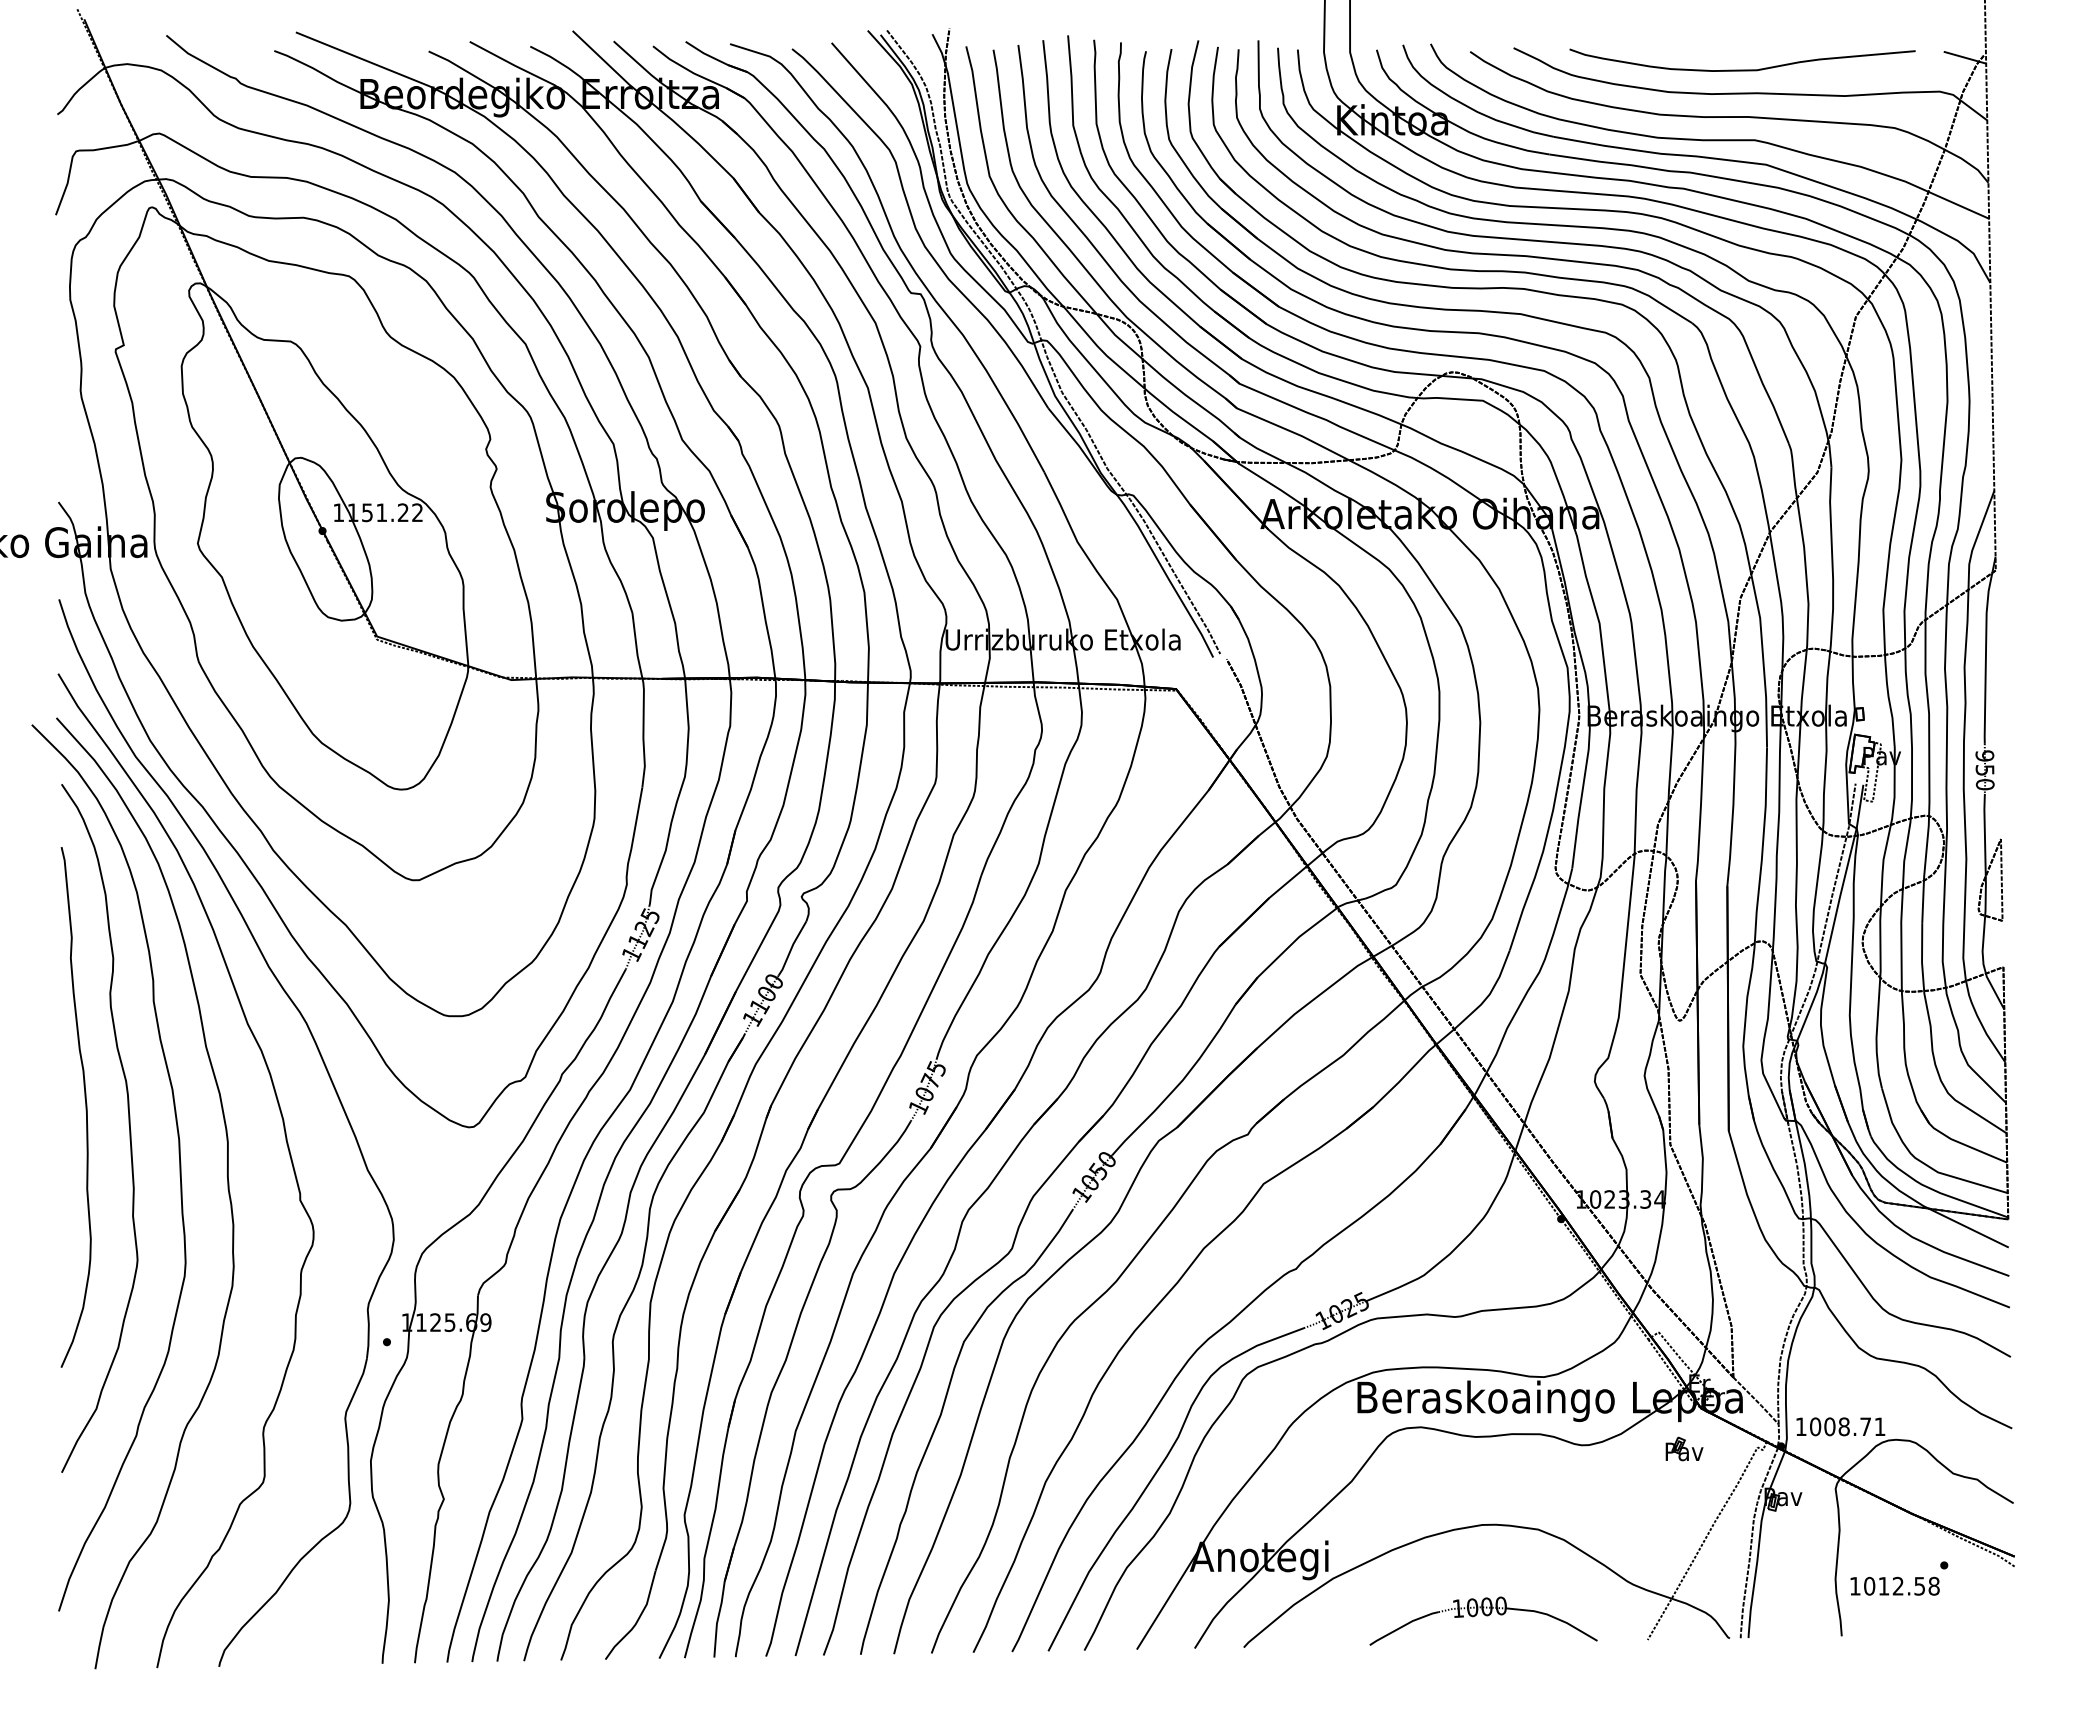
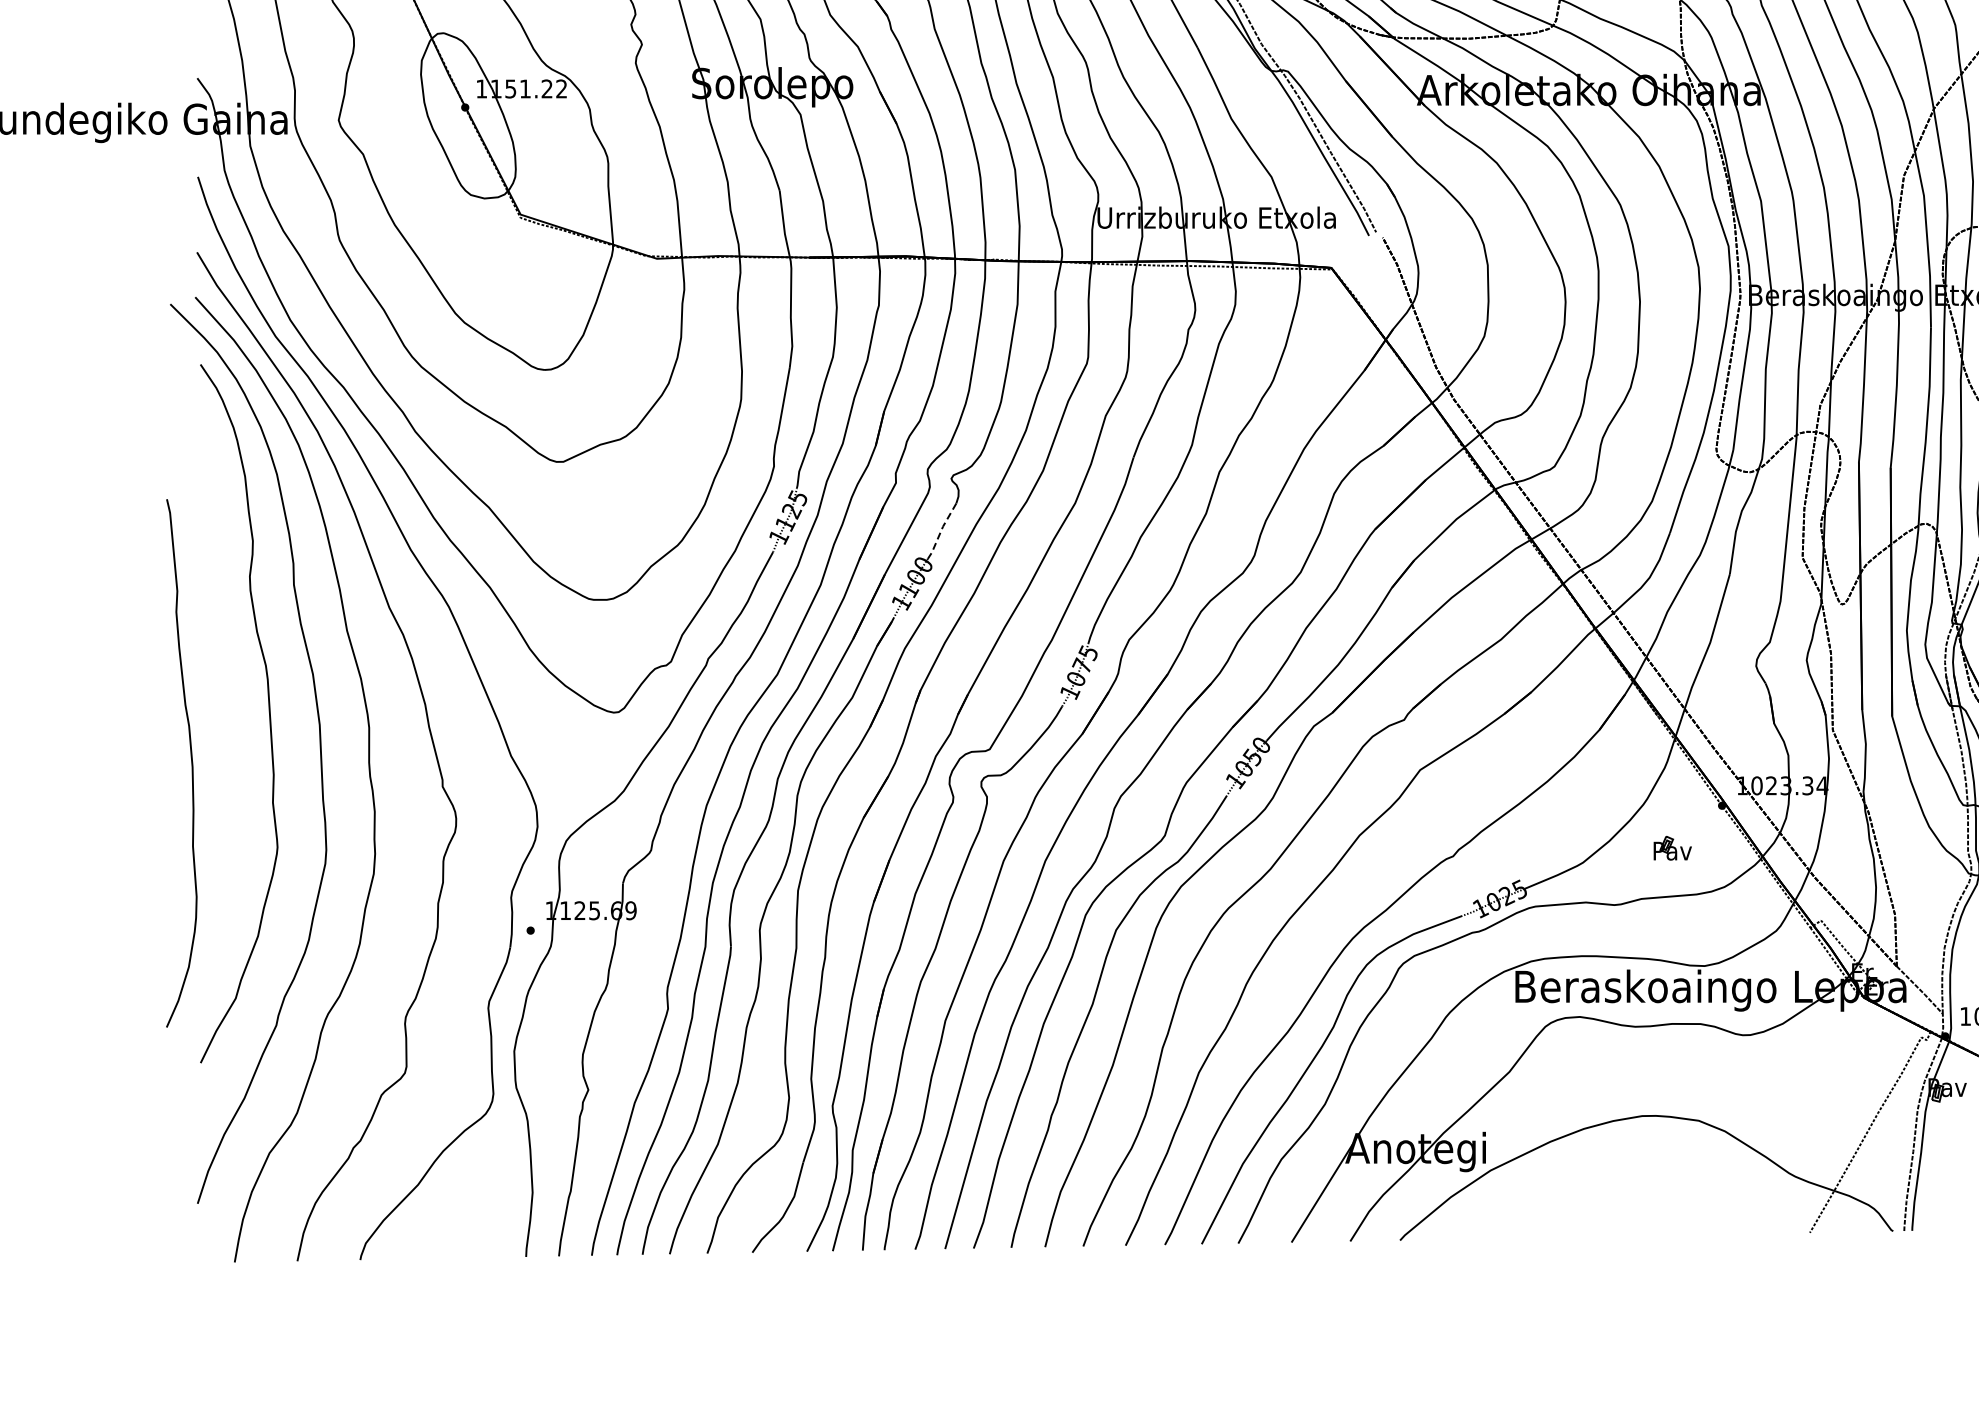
line: (791, 948) -> (941, 531), solid -> dashed
curve: (85, 1107) -> (191, 763), moved
part: (1684, 1448) -> (1672, 847), moved
part: (1483, 1620) -> (1643, 1213), removed

